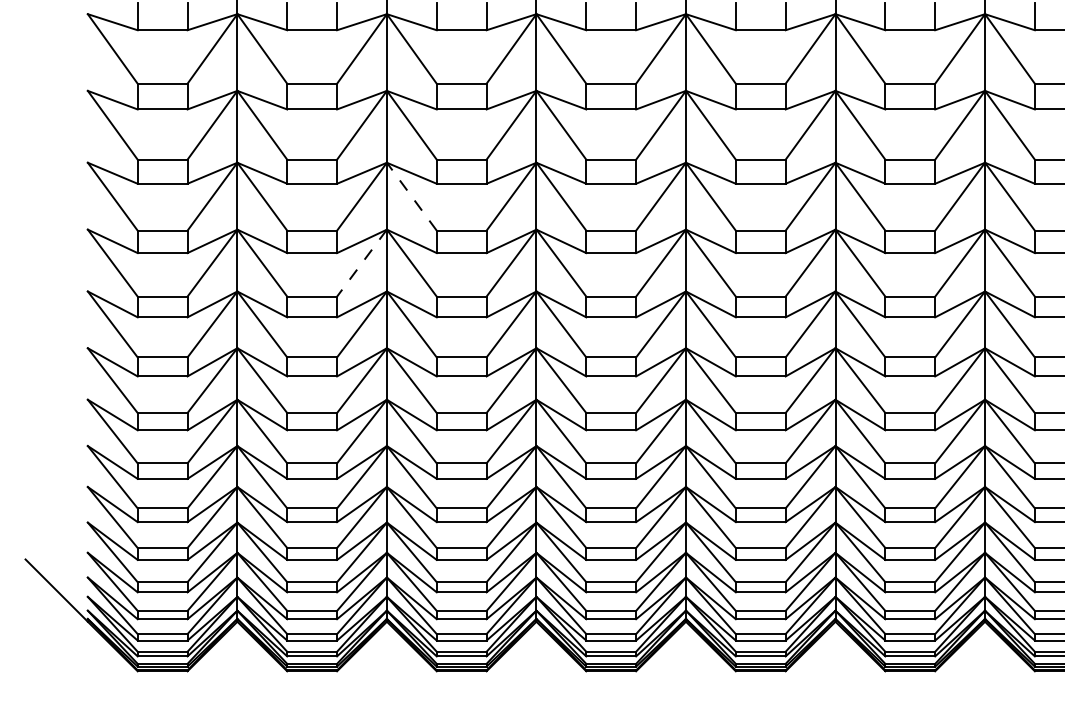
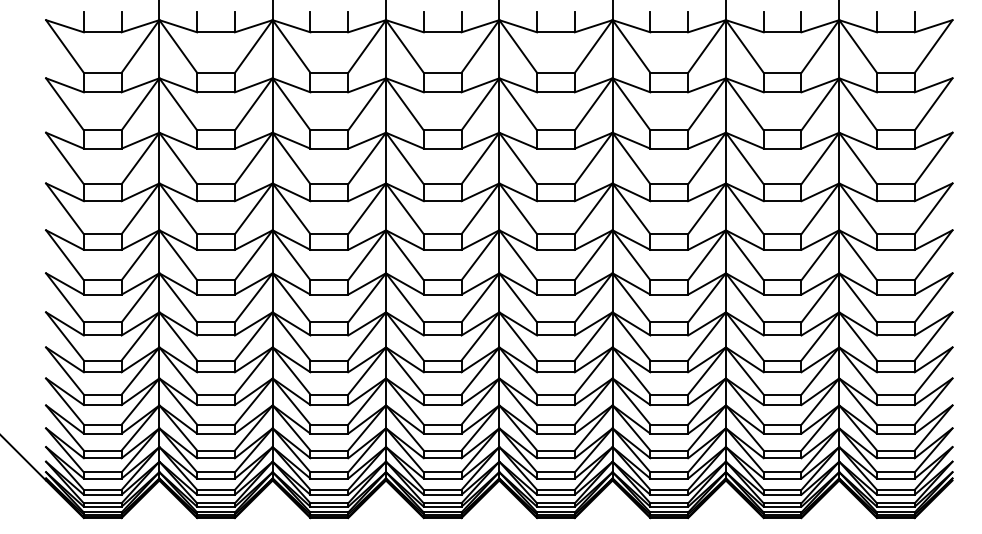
line: (411, 196) -> (291, 158), dashed -> solid
line: (361, 262) -> (253, 208), dashed -> solid

